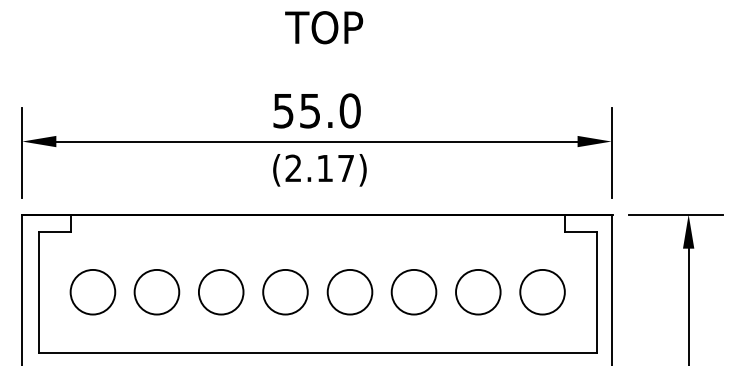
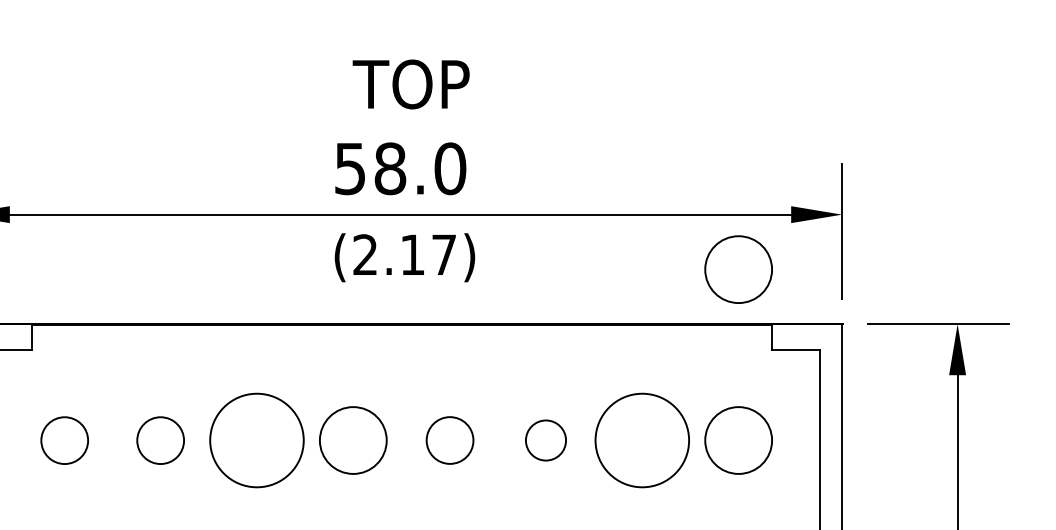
text: (324, 27) -> (411, 84), moved
text: (309, 110) -> (389, 168), 55.0 -> 58.0
circle: (542, 178) -> (738, 270), added
circle: (220, 291) -> (255, 439), size x1.4
circle: (349, 291) -> (449, 439), size x0.7
circle: (413, 291) -> (545, 439), size x0.6
circle: (478, 291) -> (642, 439), size x1.4
circle: (92, 292) -> (64, 440), size x0.7
circle: (156, 292) -> (159, 440), size x0.7

